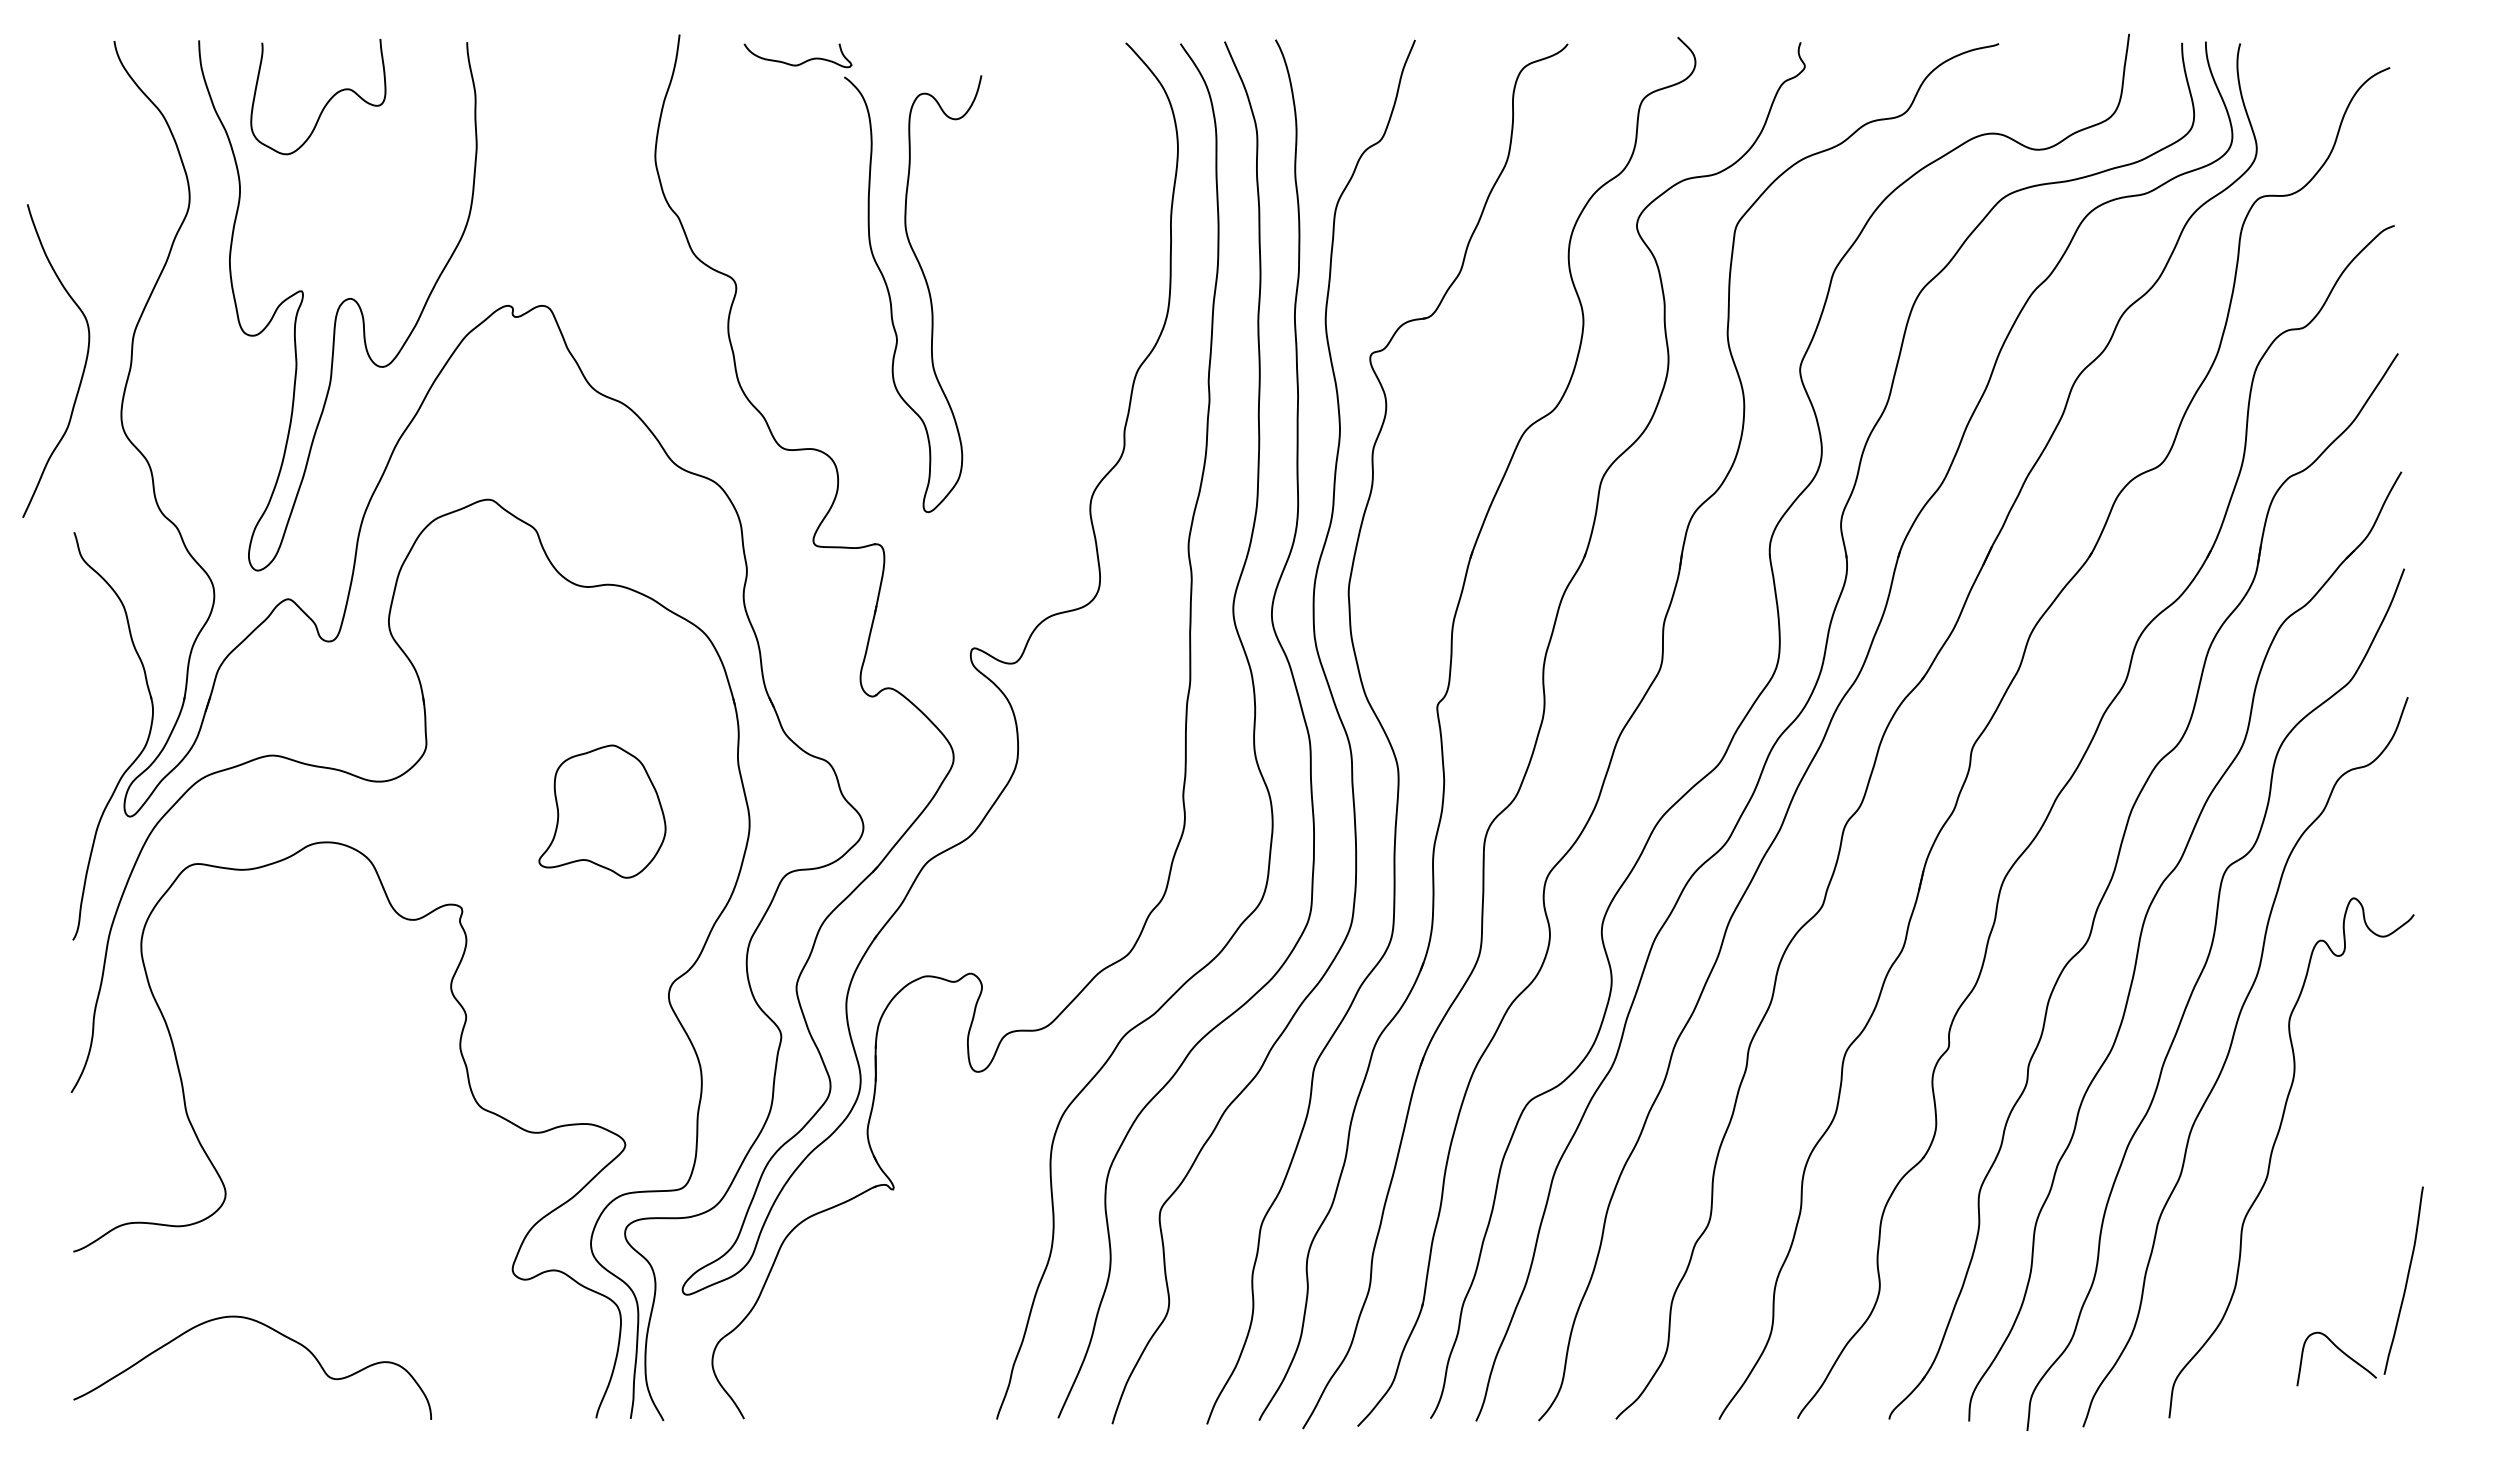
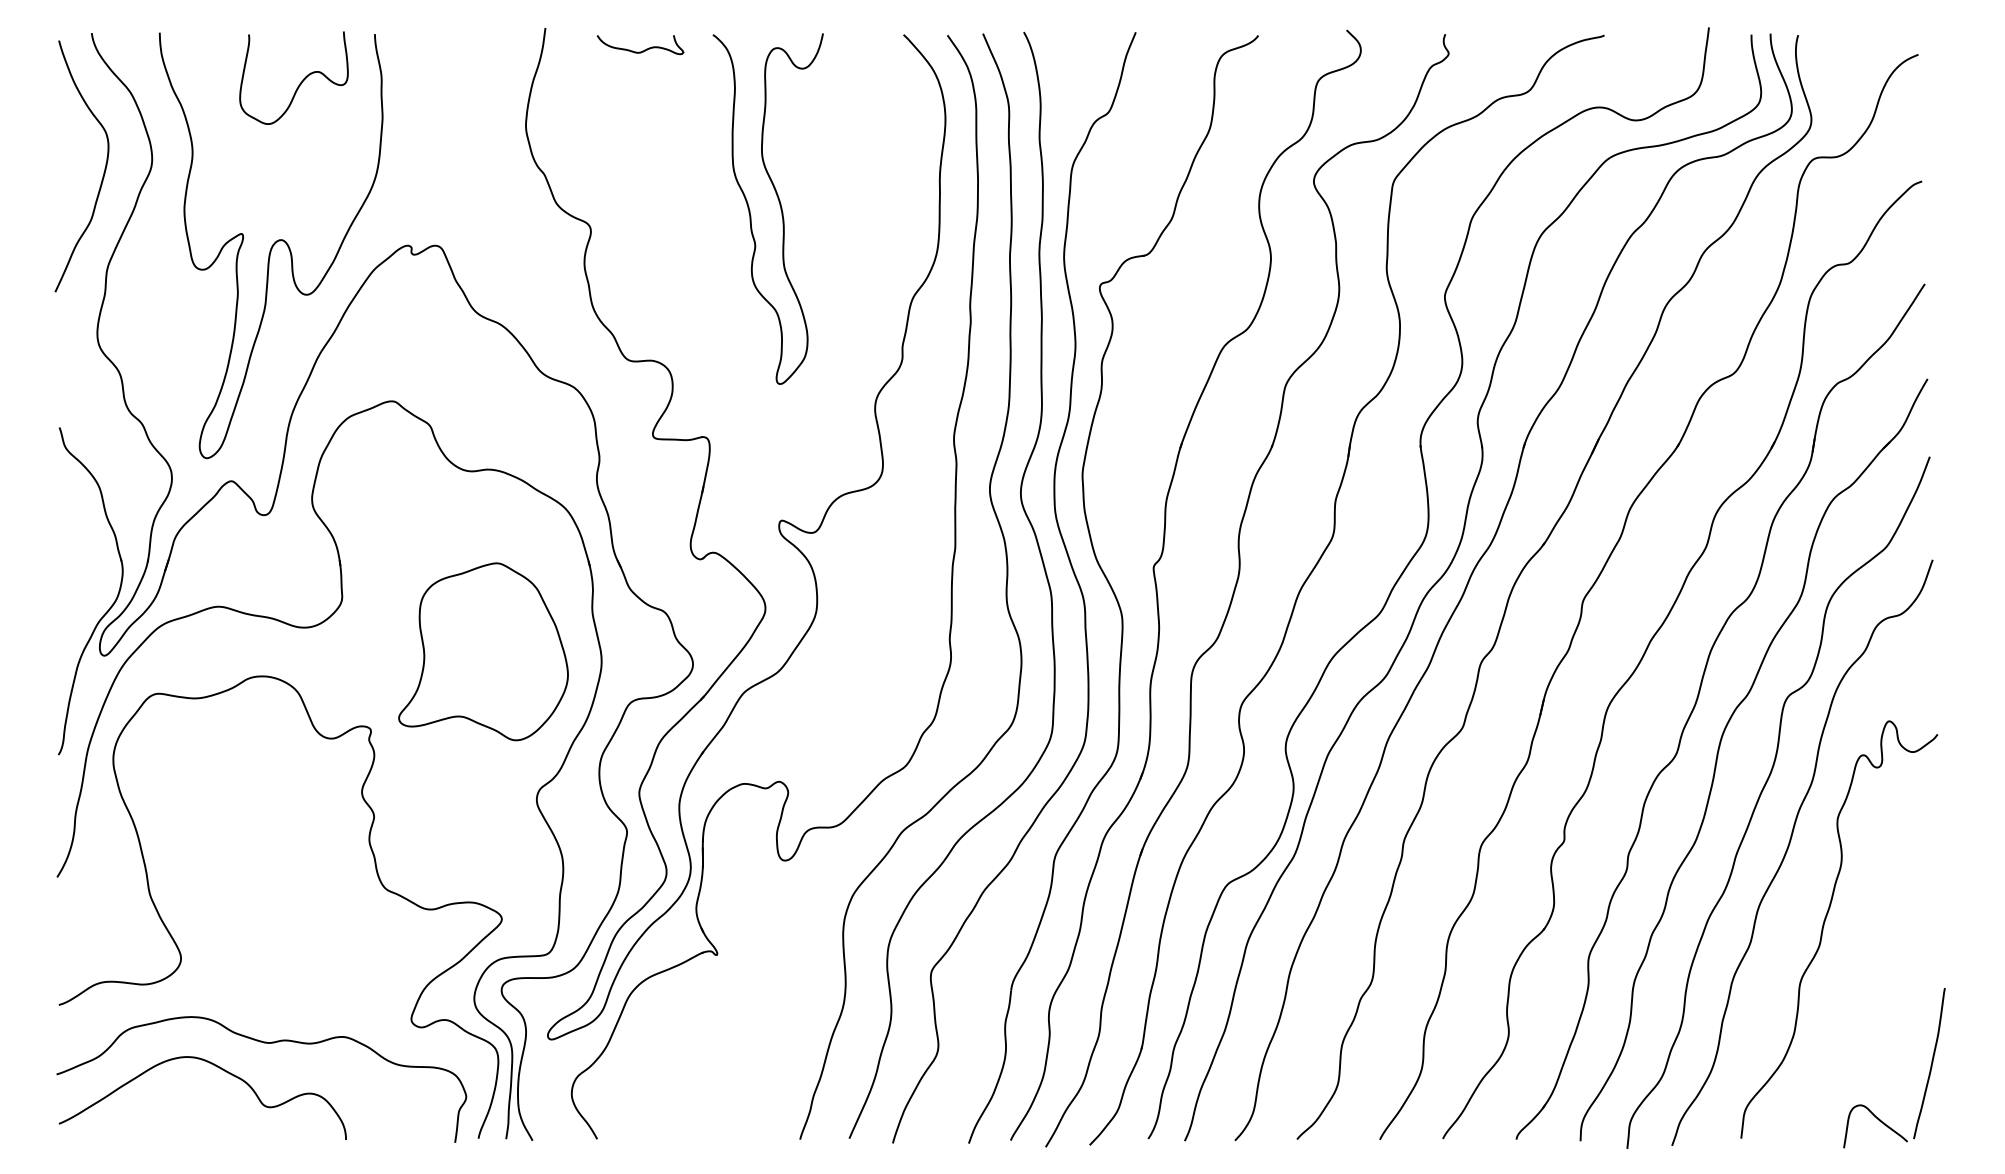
curve: (326, 102) -> (300, 82), moved
curve: (927, 289) -> (779, 205), moved
curve: (83, 367) -> (103, 171), moved
part: (602, 811) -> (483, 651), size x1.67
part: (2402, 1296) -> (1928, 1076), moved
curve: (329, 1299) -> (264, 1043), added

